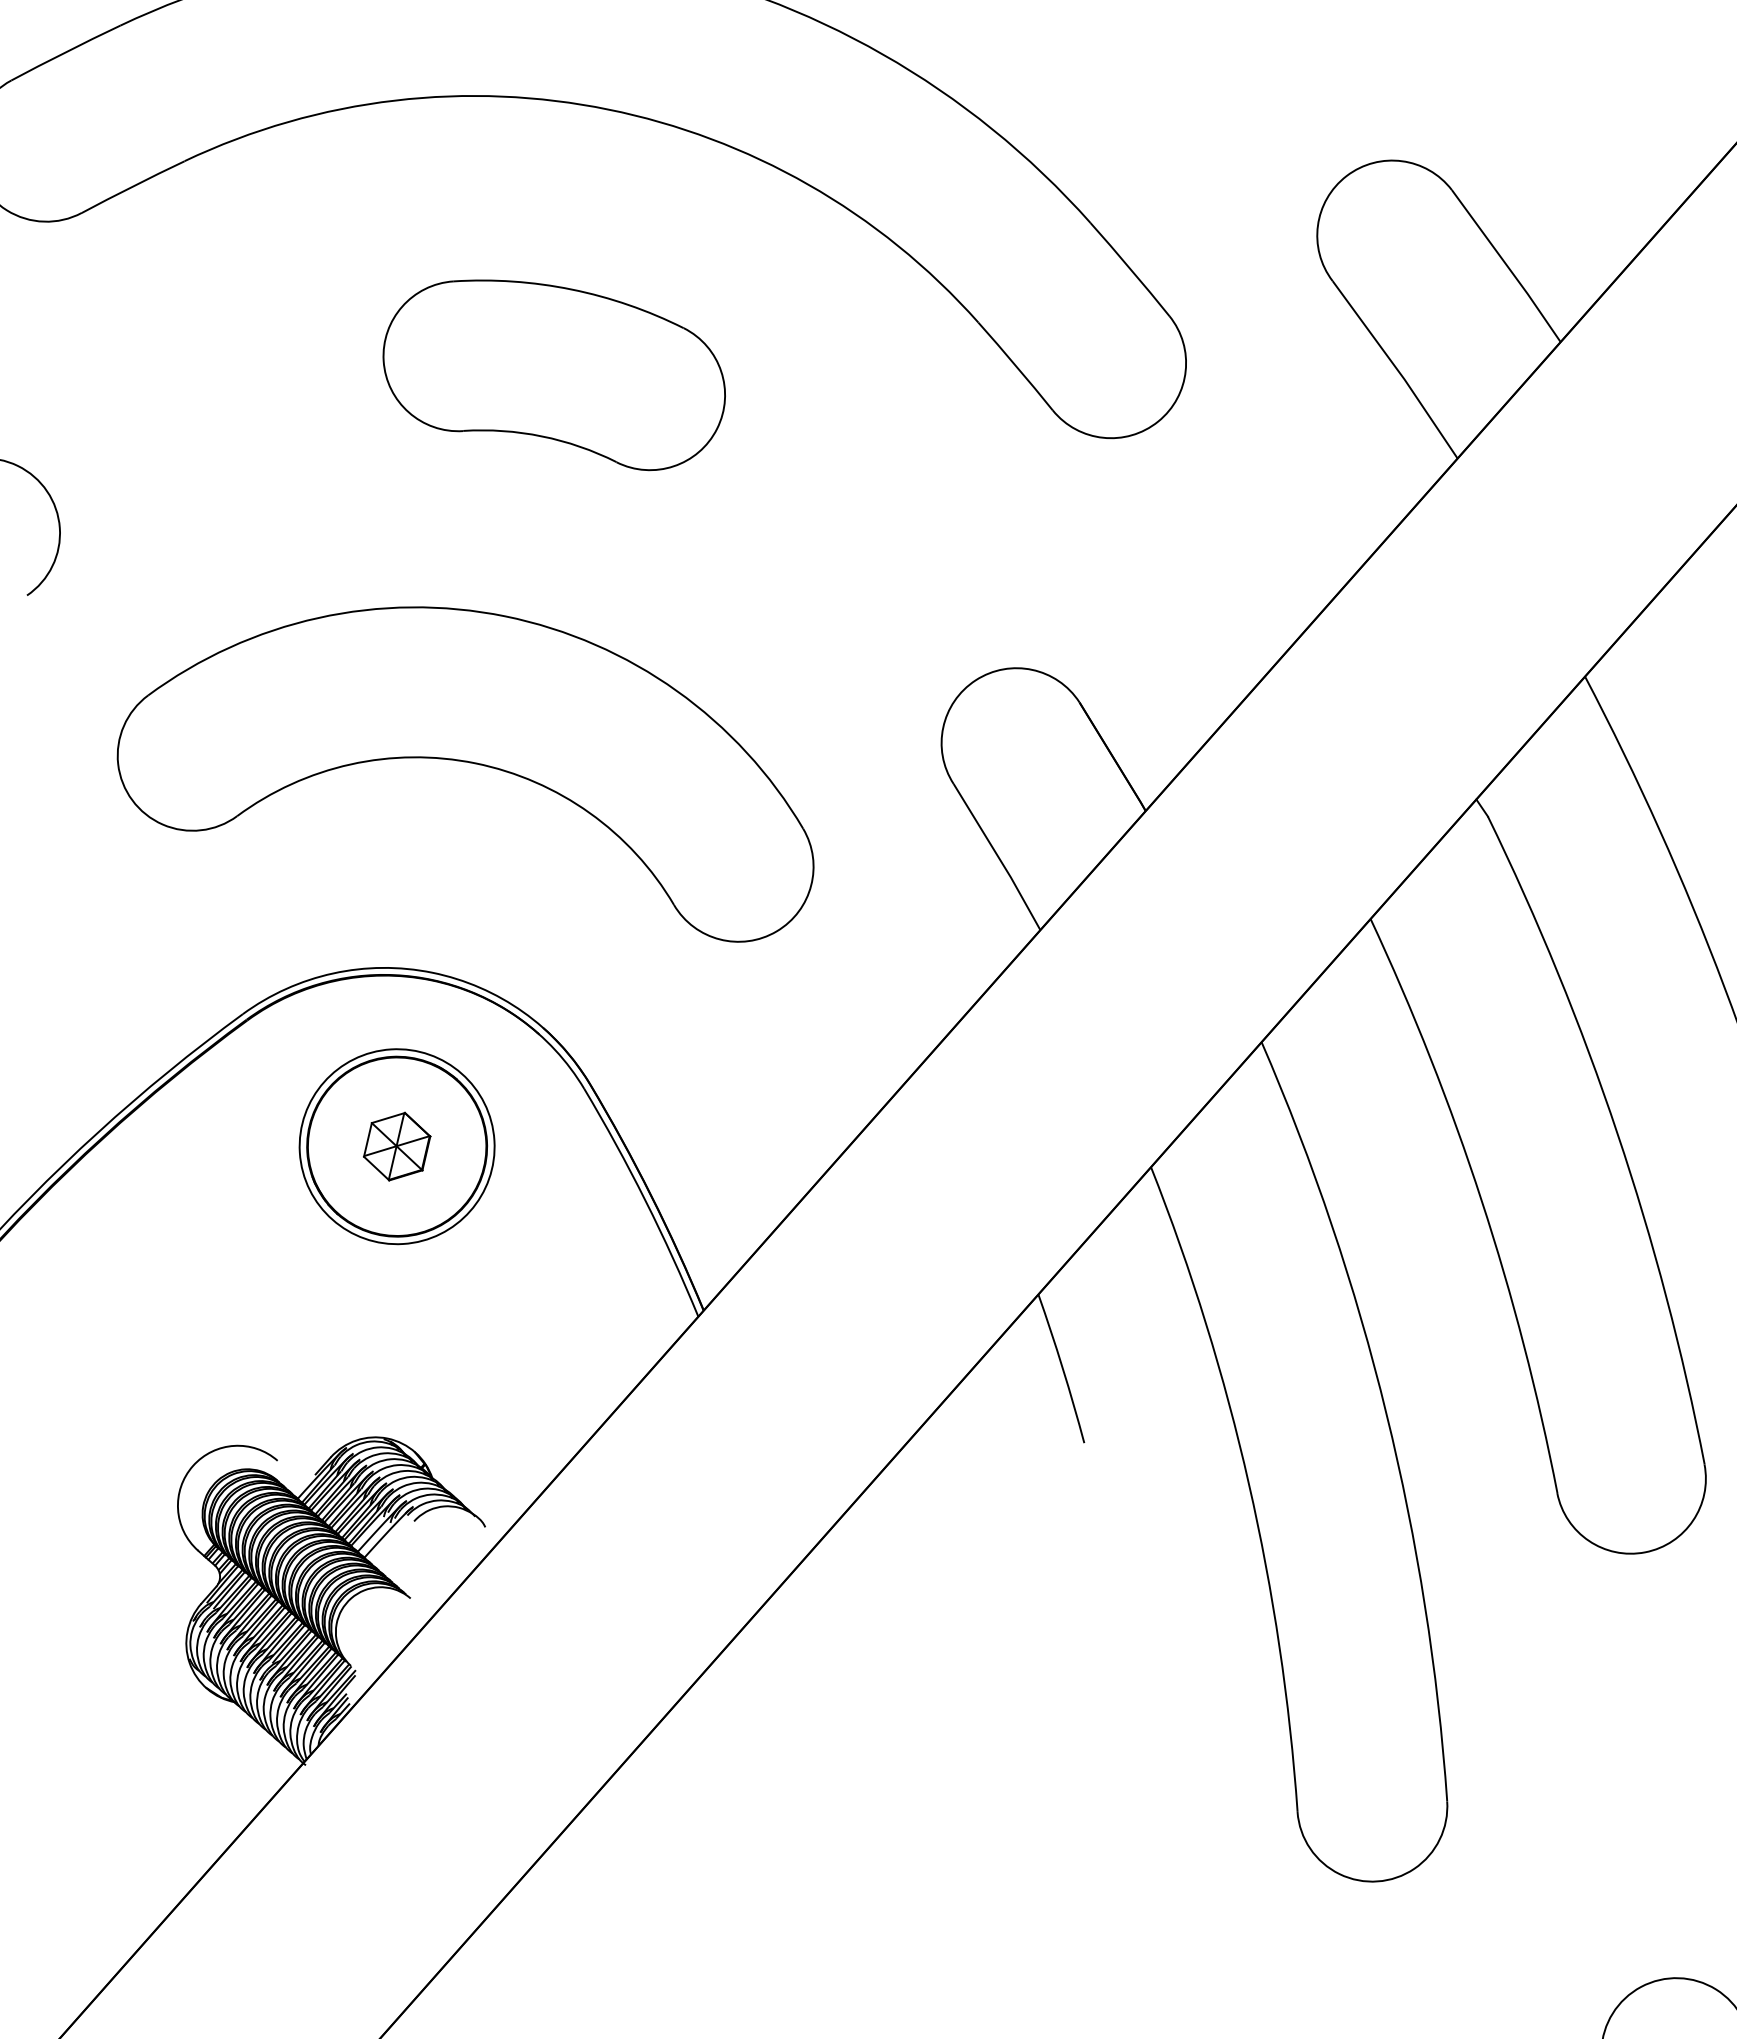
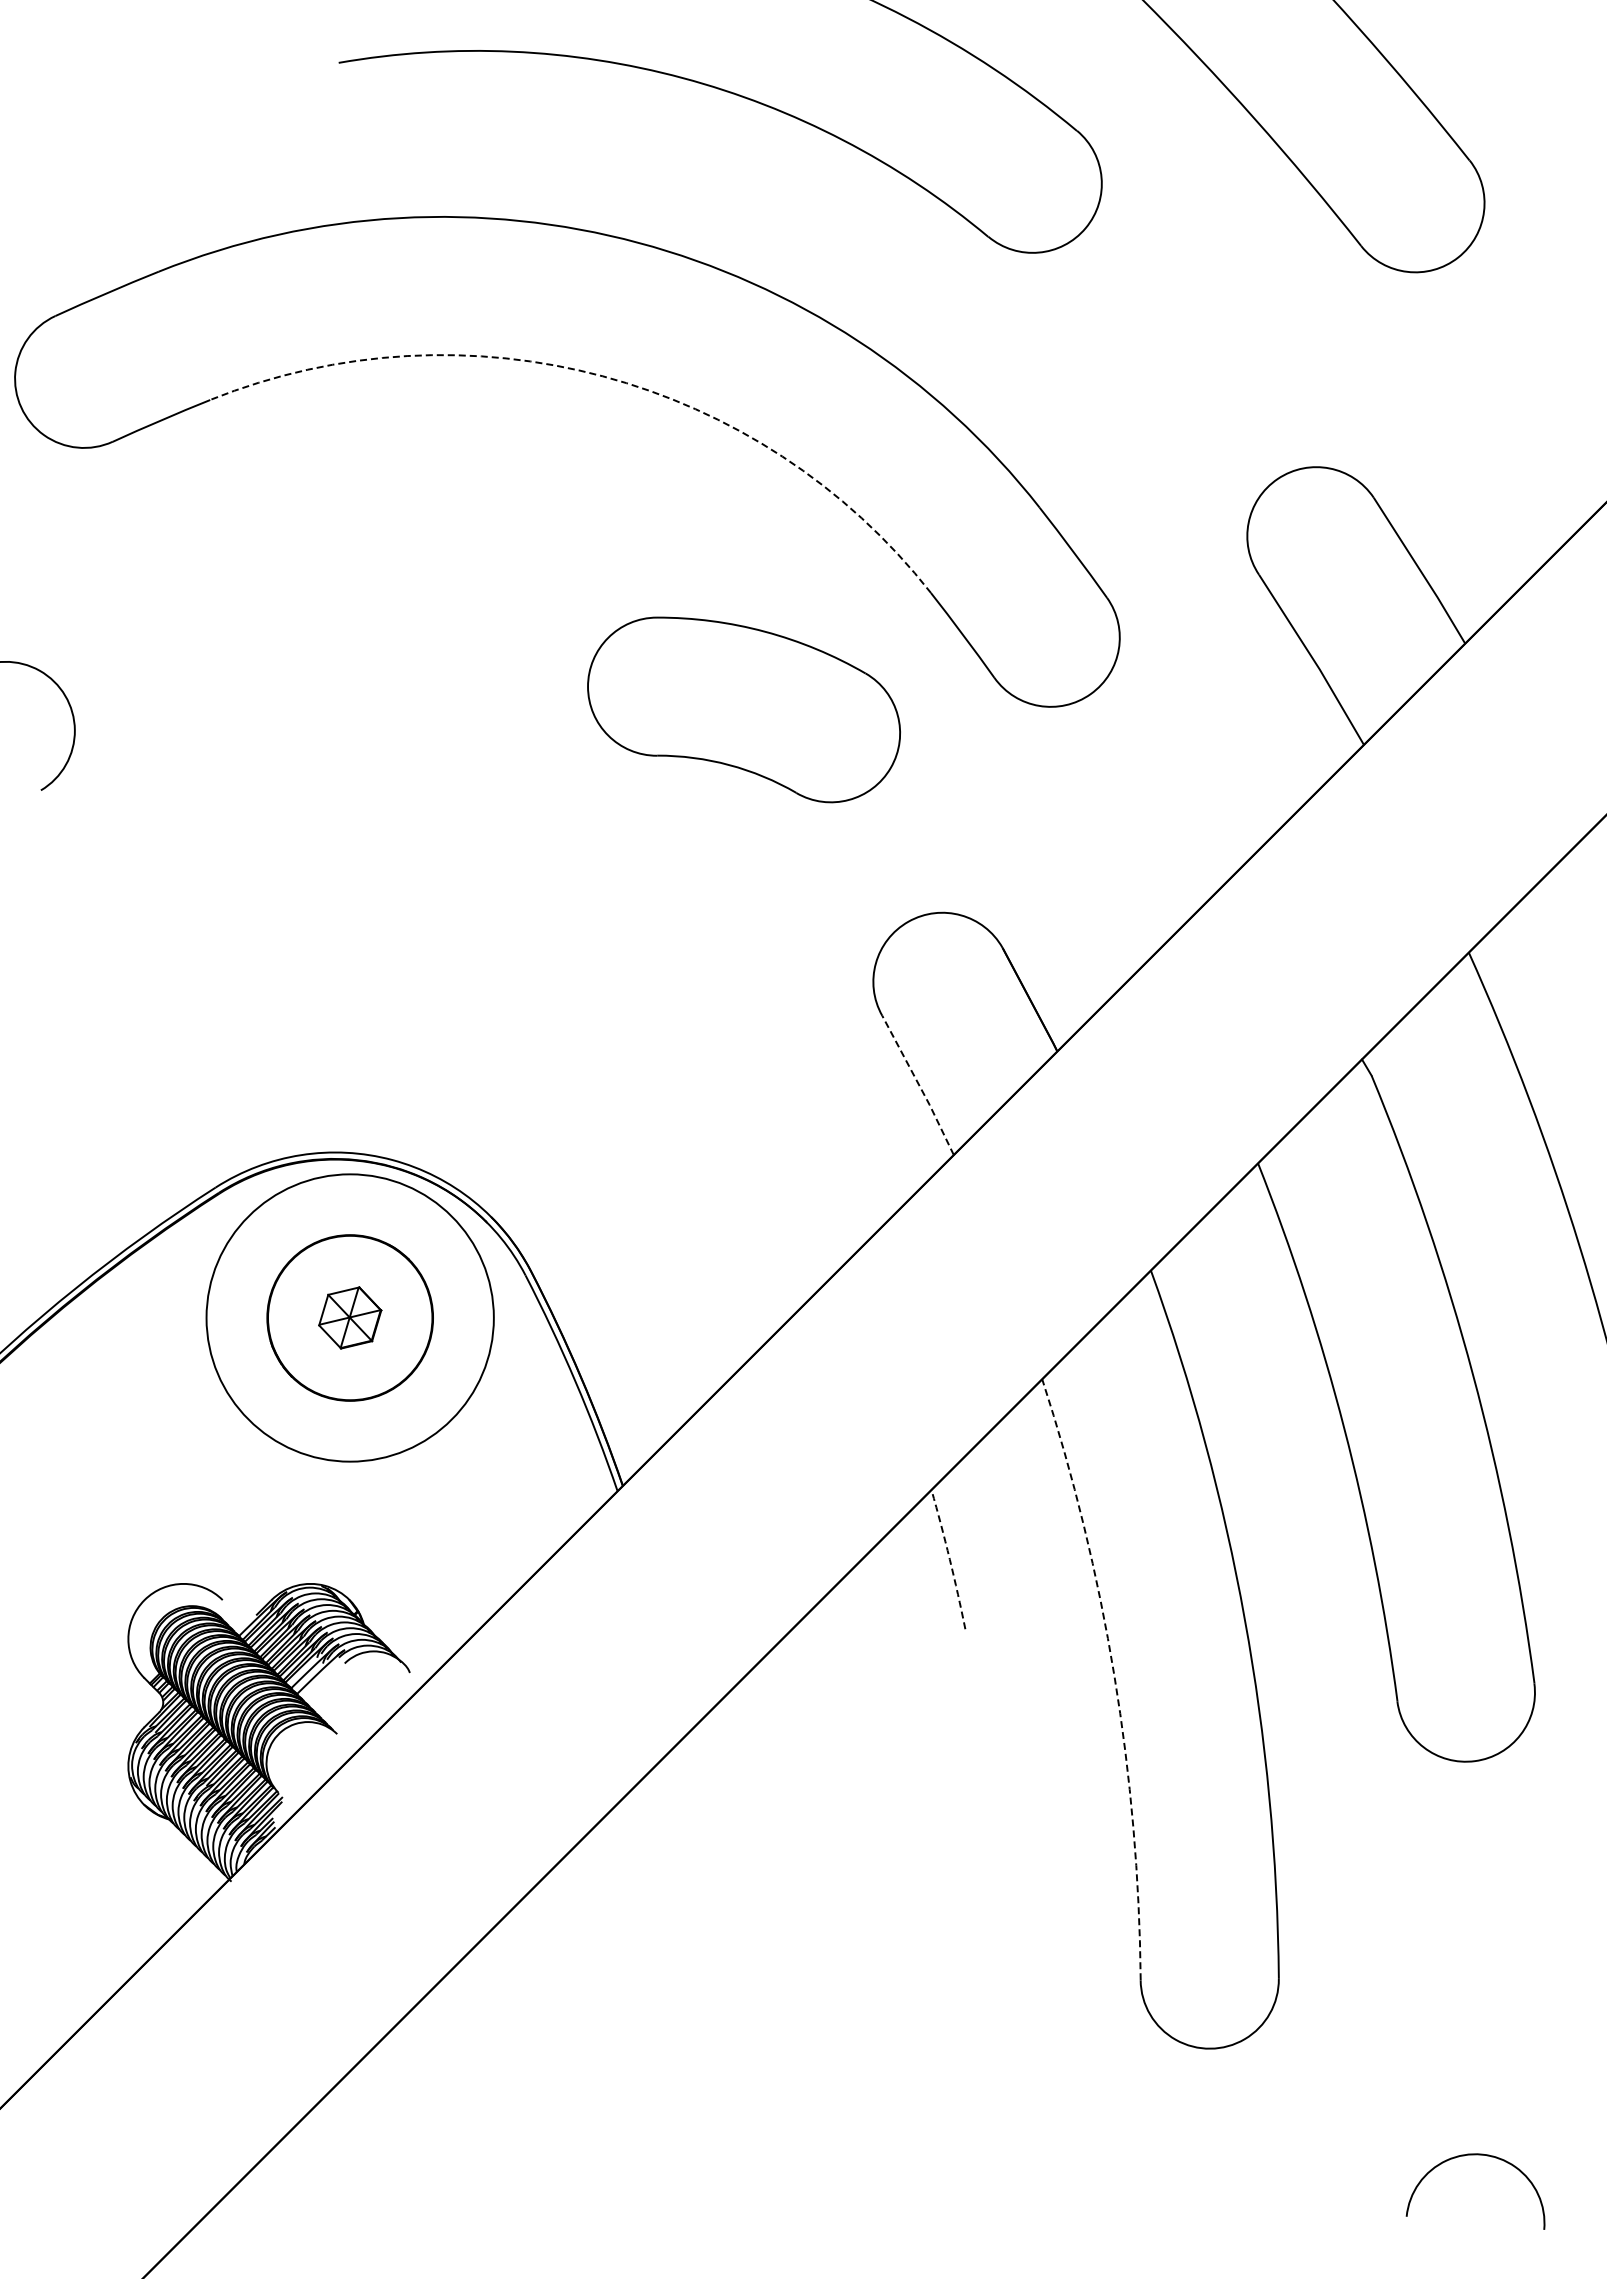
arc: (608, 109) -> (602, 376), solid -> dashed
part: (553, 375) -> (743, 709), moved
part: (463, 762) -> (432, 968), removed
line: (998, 857) -> (919, 1085), solid -> dashed
circle: (397, 1146) -> (350, 1317), size x1.6
arc: (1062, 1368) -> (949, 1559), solid -> dashed
arc: (1248, 1483) -> (1114, 1675), solid -> dashed

